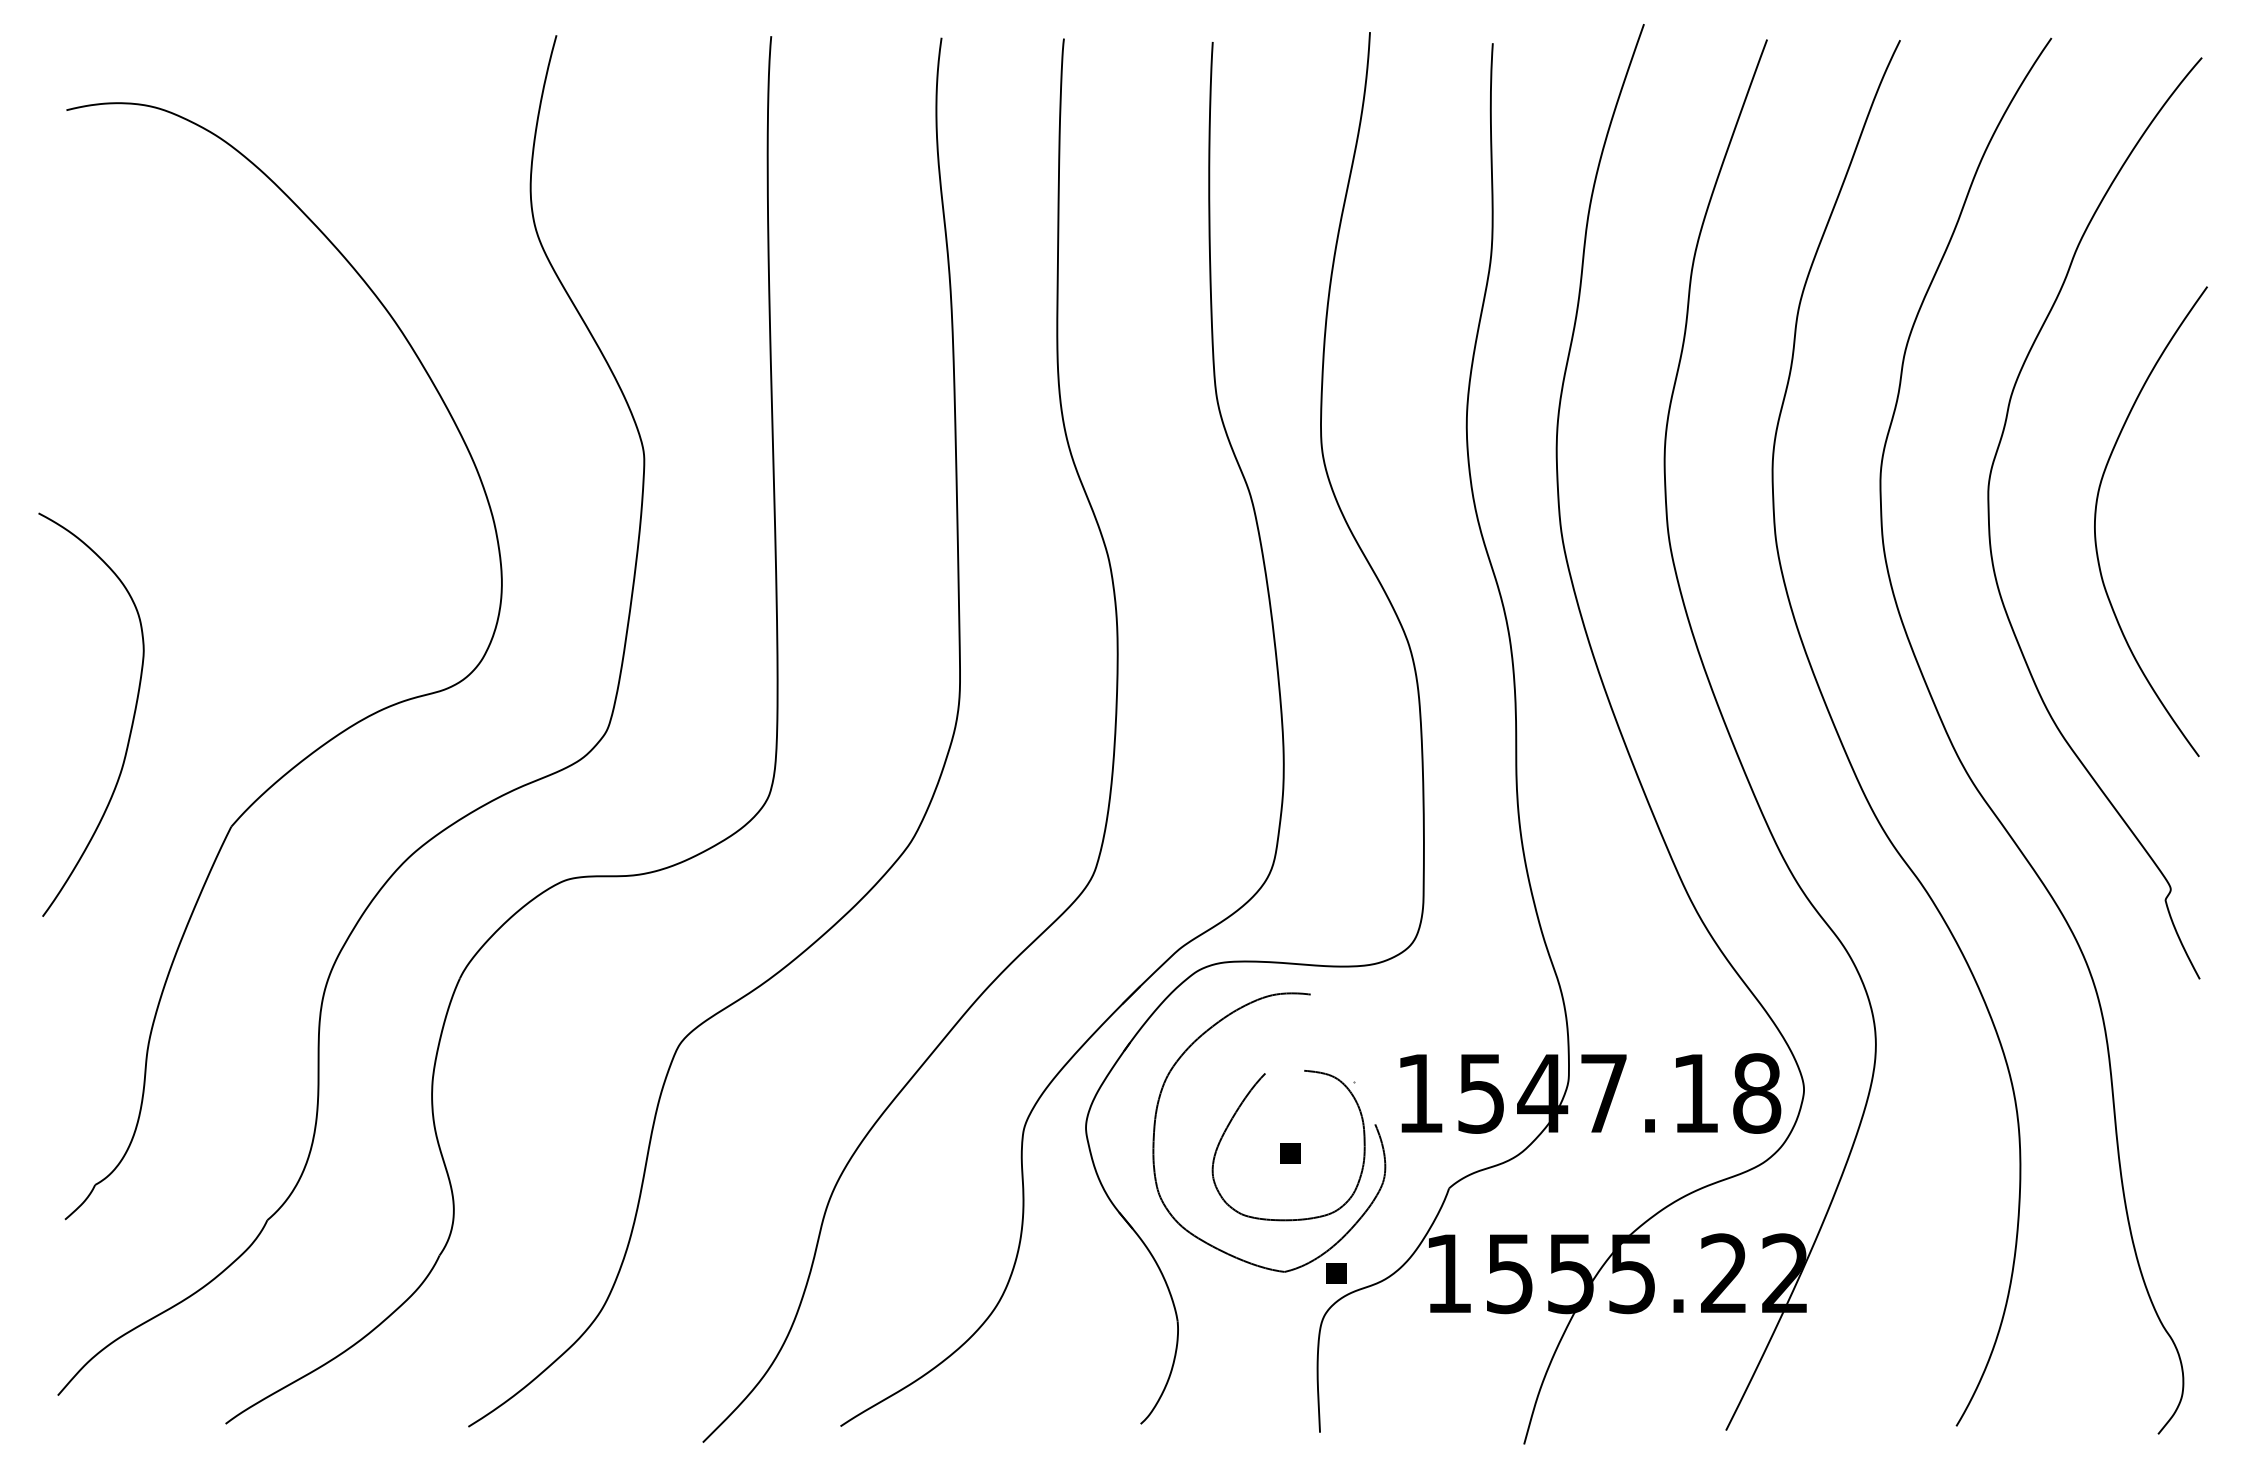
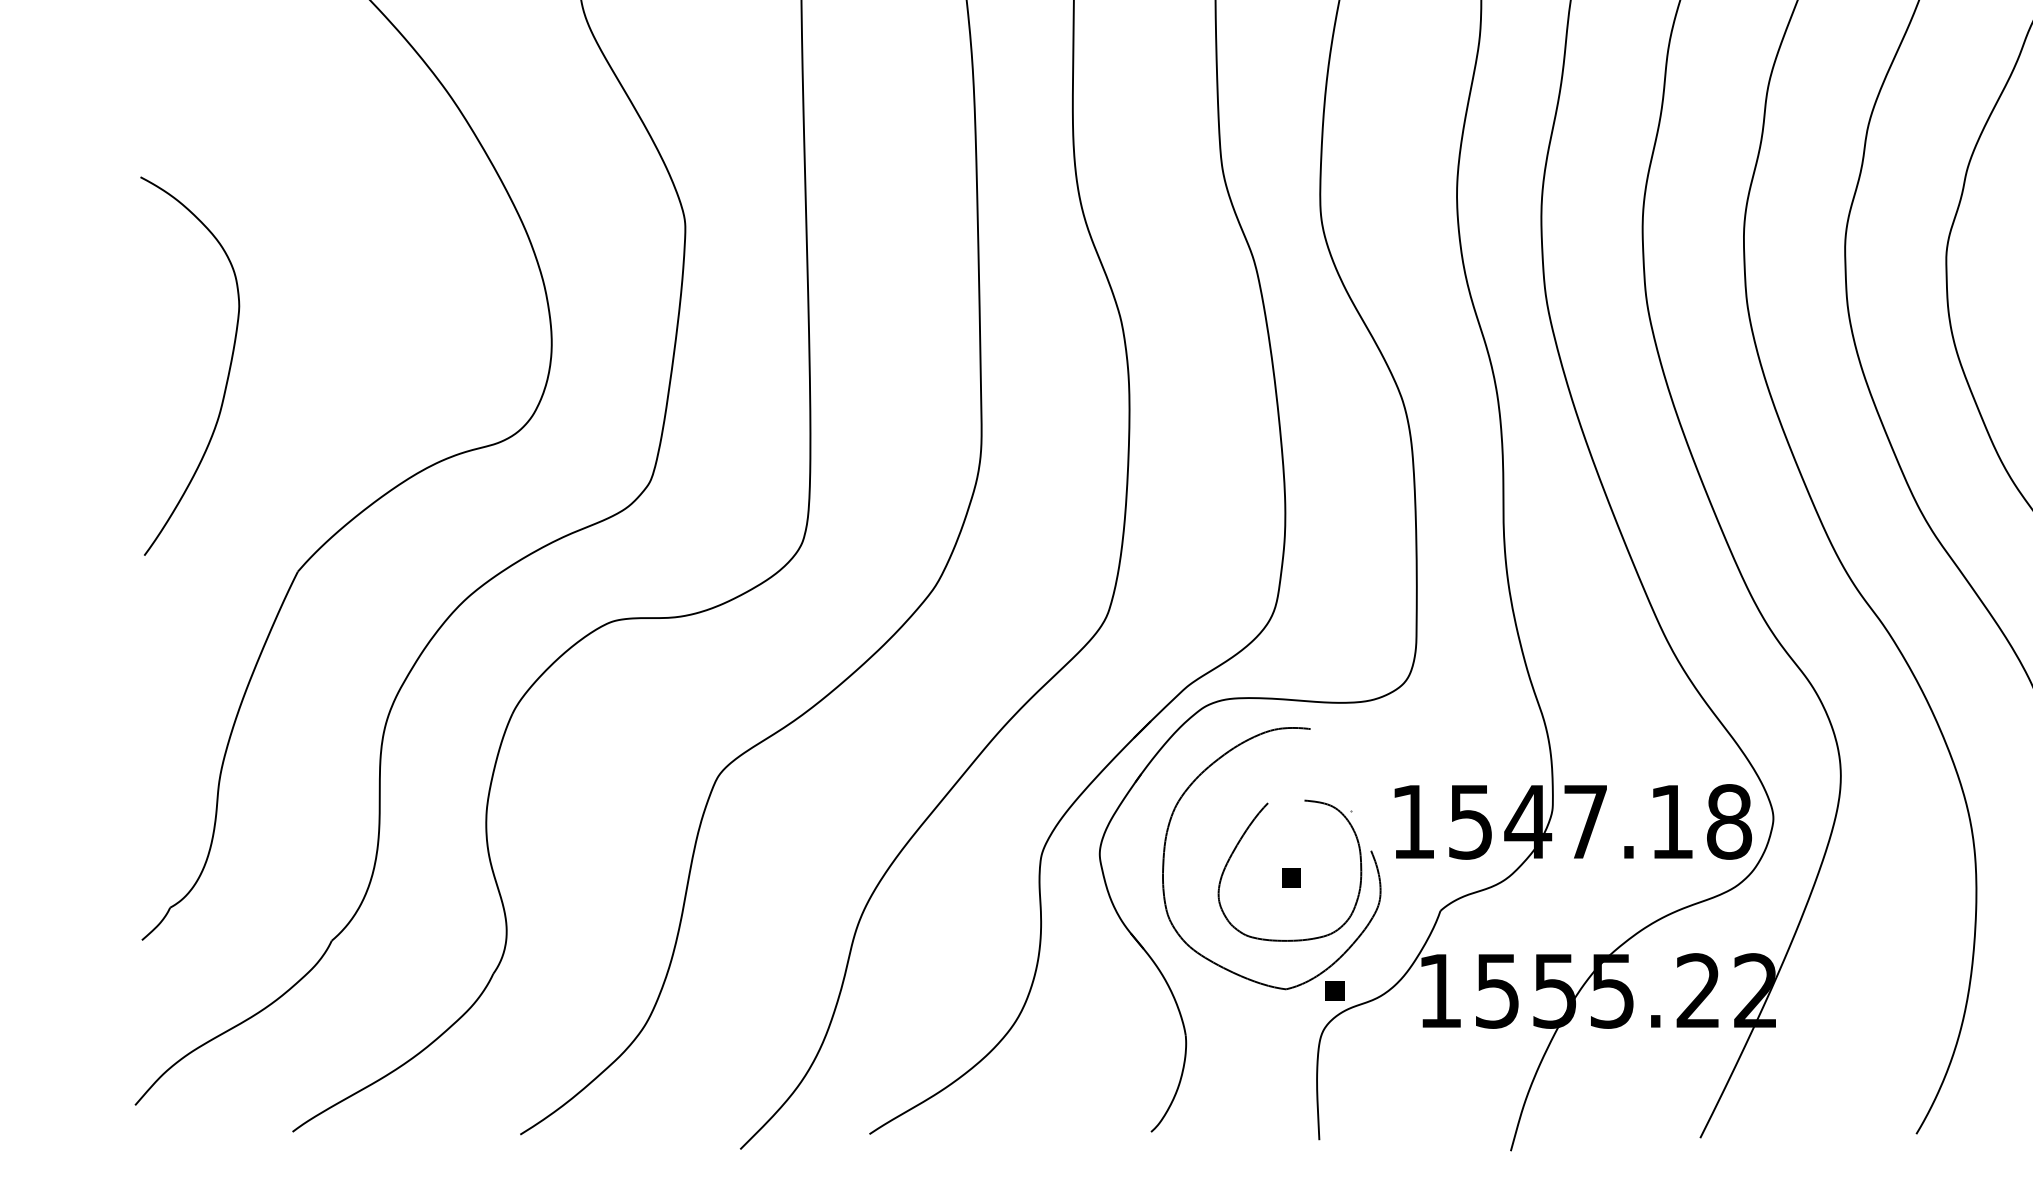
curve: (131, 723) -> (227, 374), moved

